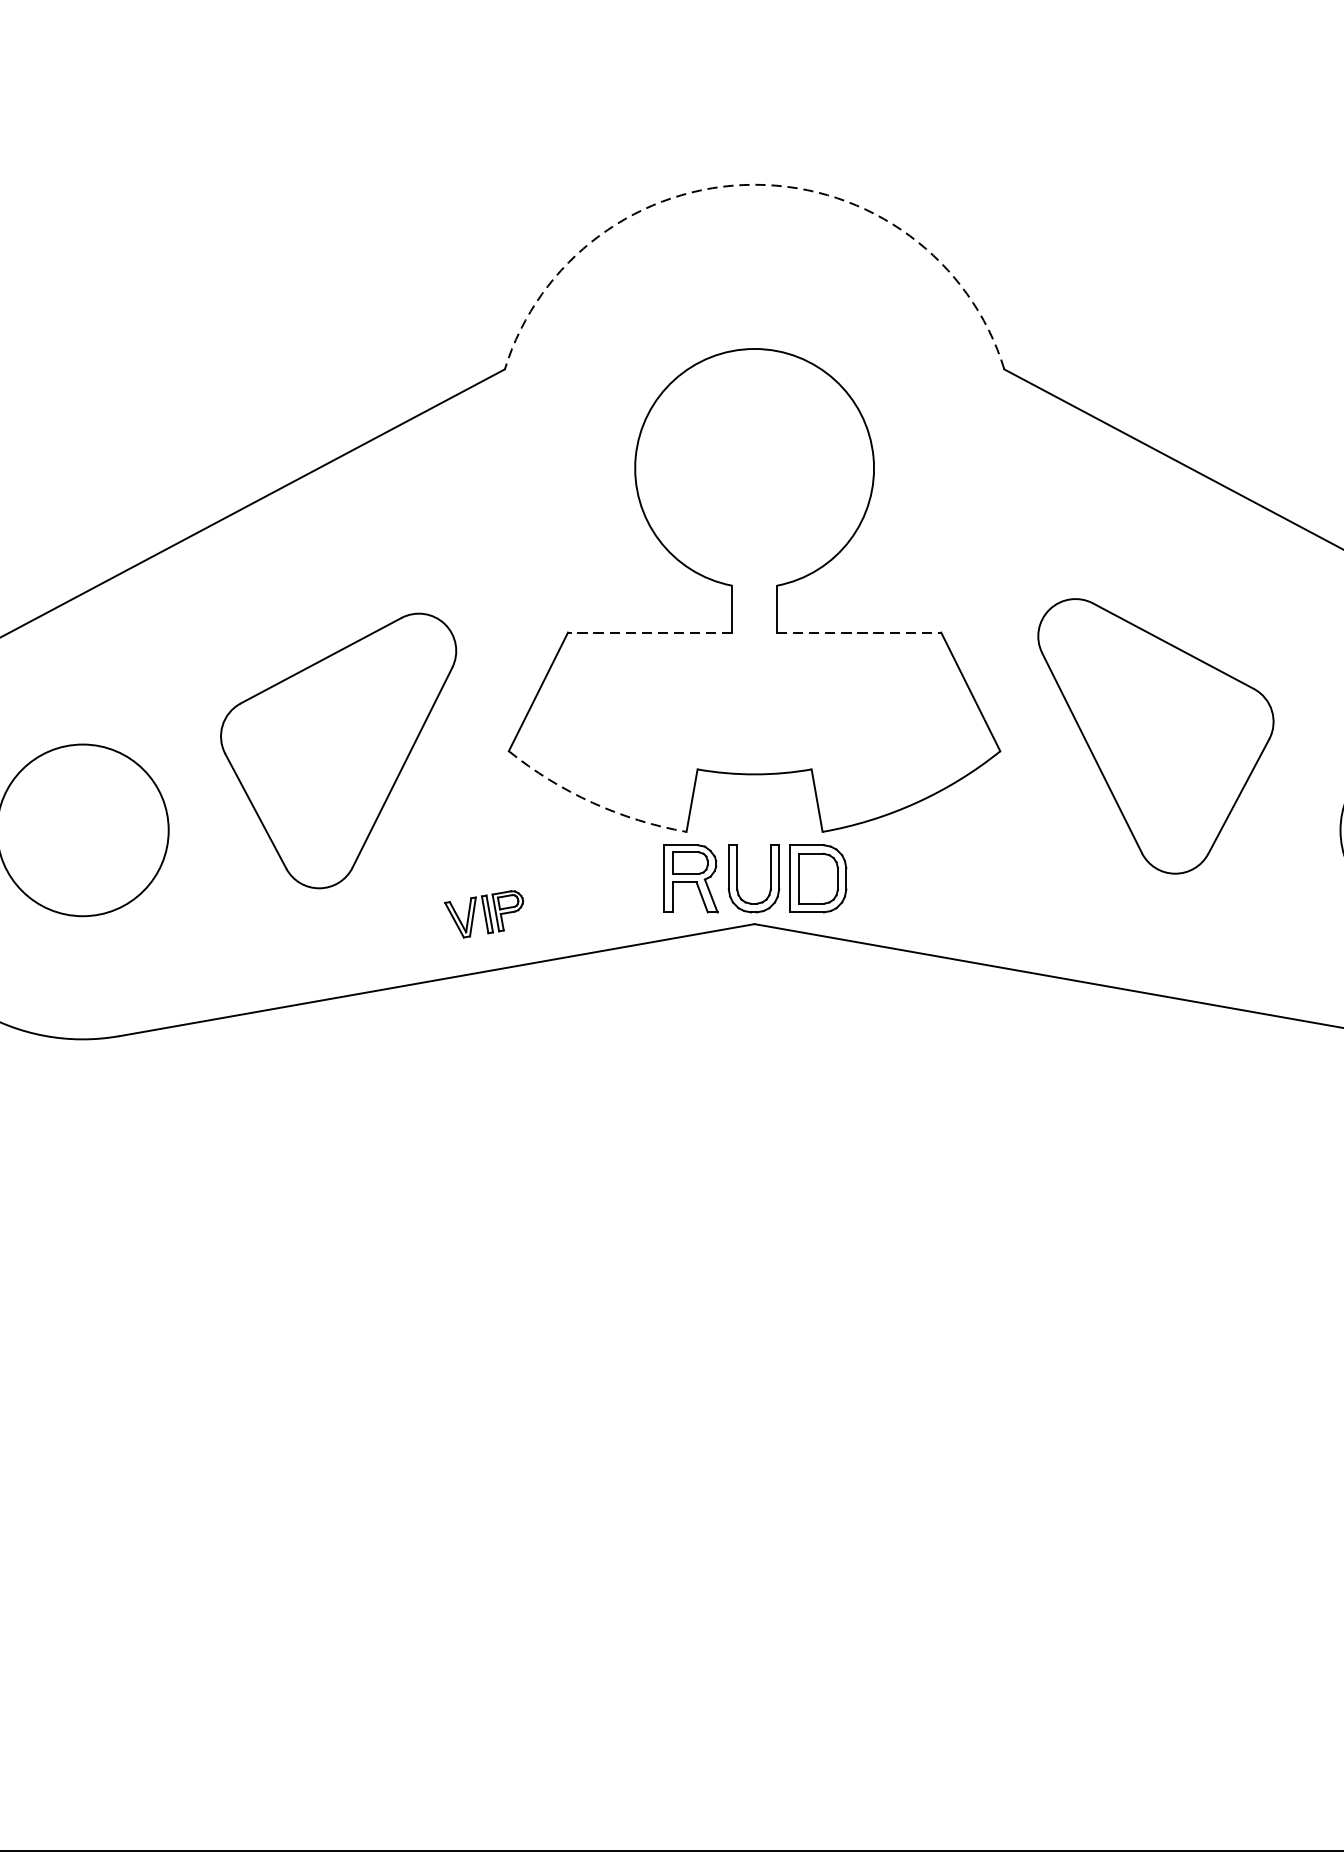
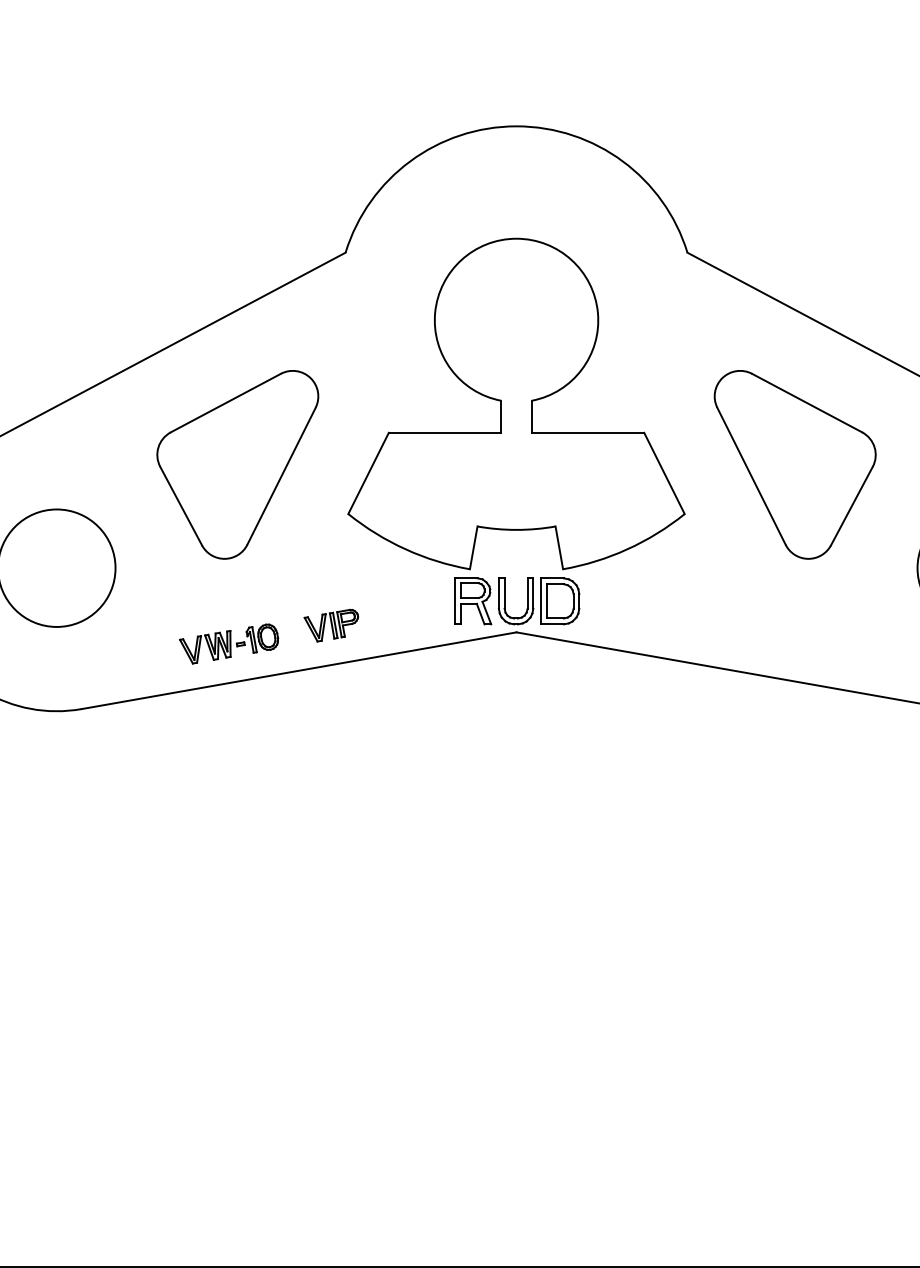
arc: (754, 184) -> (516, 126), dashed -> solid
line: (649, 632) -> (444, 432), dashed -> solid
line: (859, 632) -> (588, 432), dashed -> solid
part: (1154, 735) -> (794, 464), moved
part: (338, 750) -> (237, 464), moved
arc: (592, 803) -> (405, 549), dashed -> solid
part: (335, 940) -> (229, 643), added

